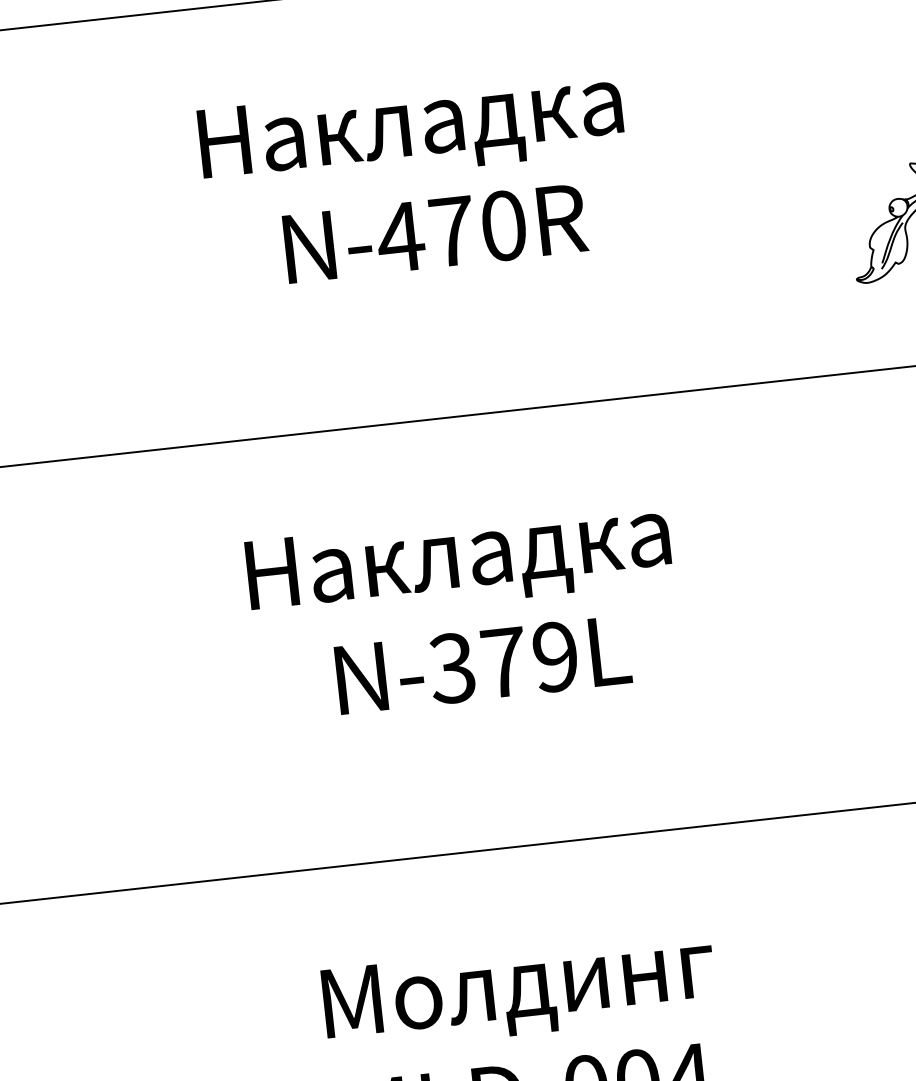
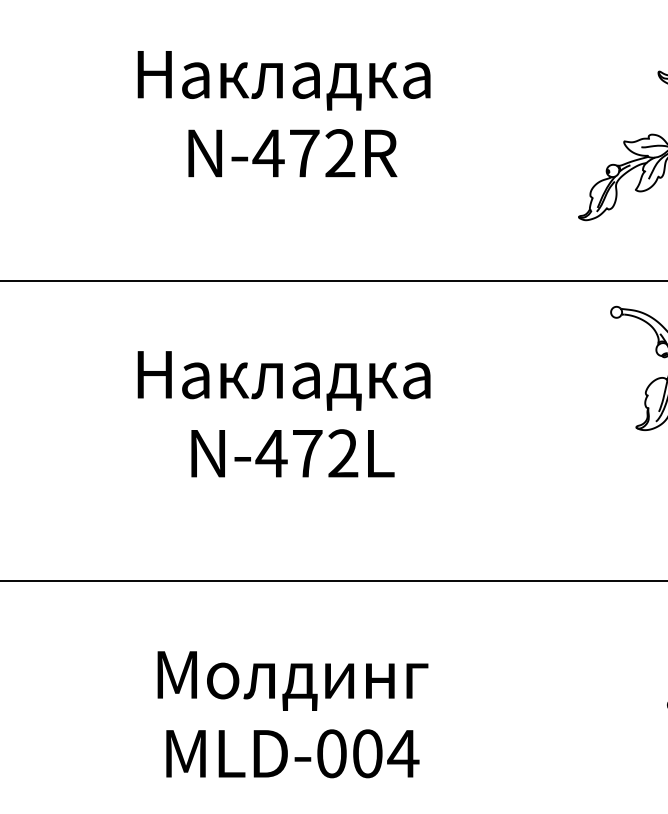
text: (504, 225) -> (340, 153), N-470R -> N-472R
text: (502, 662) -> (306, 453), N-379L -> N-472L

